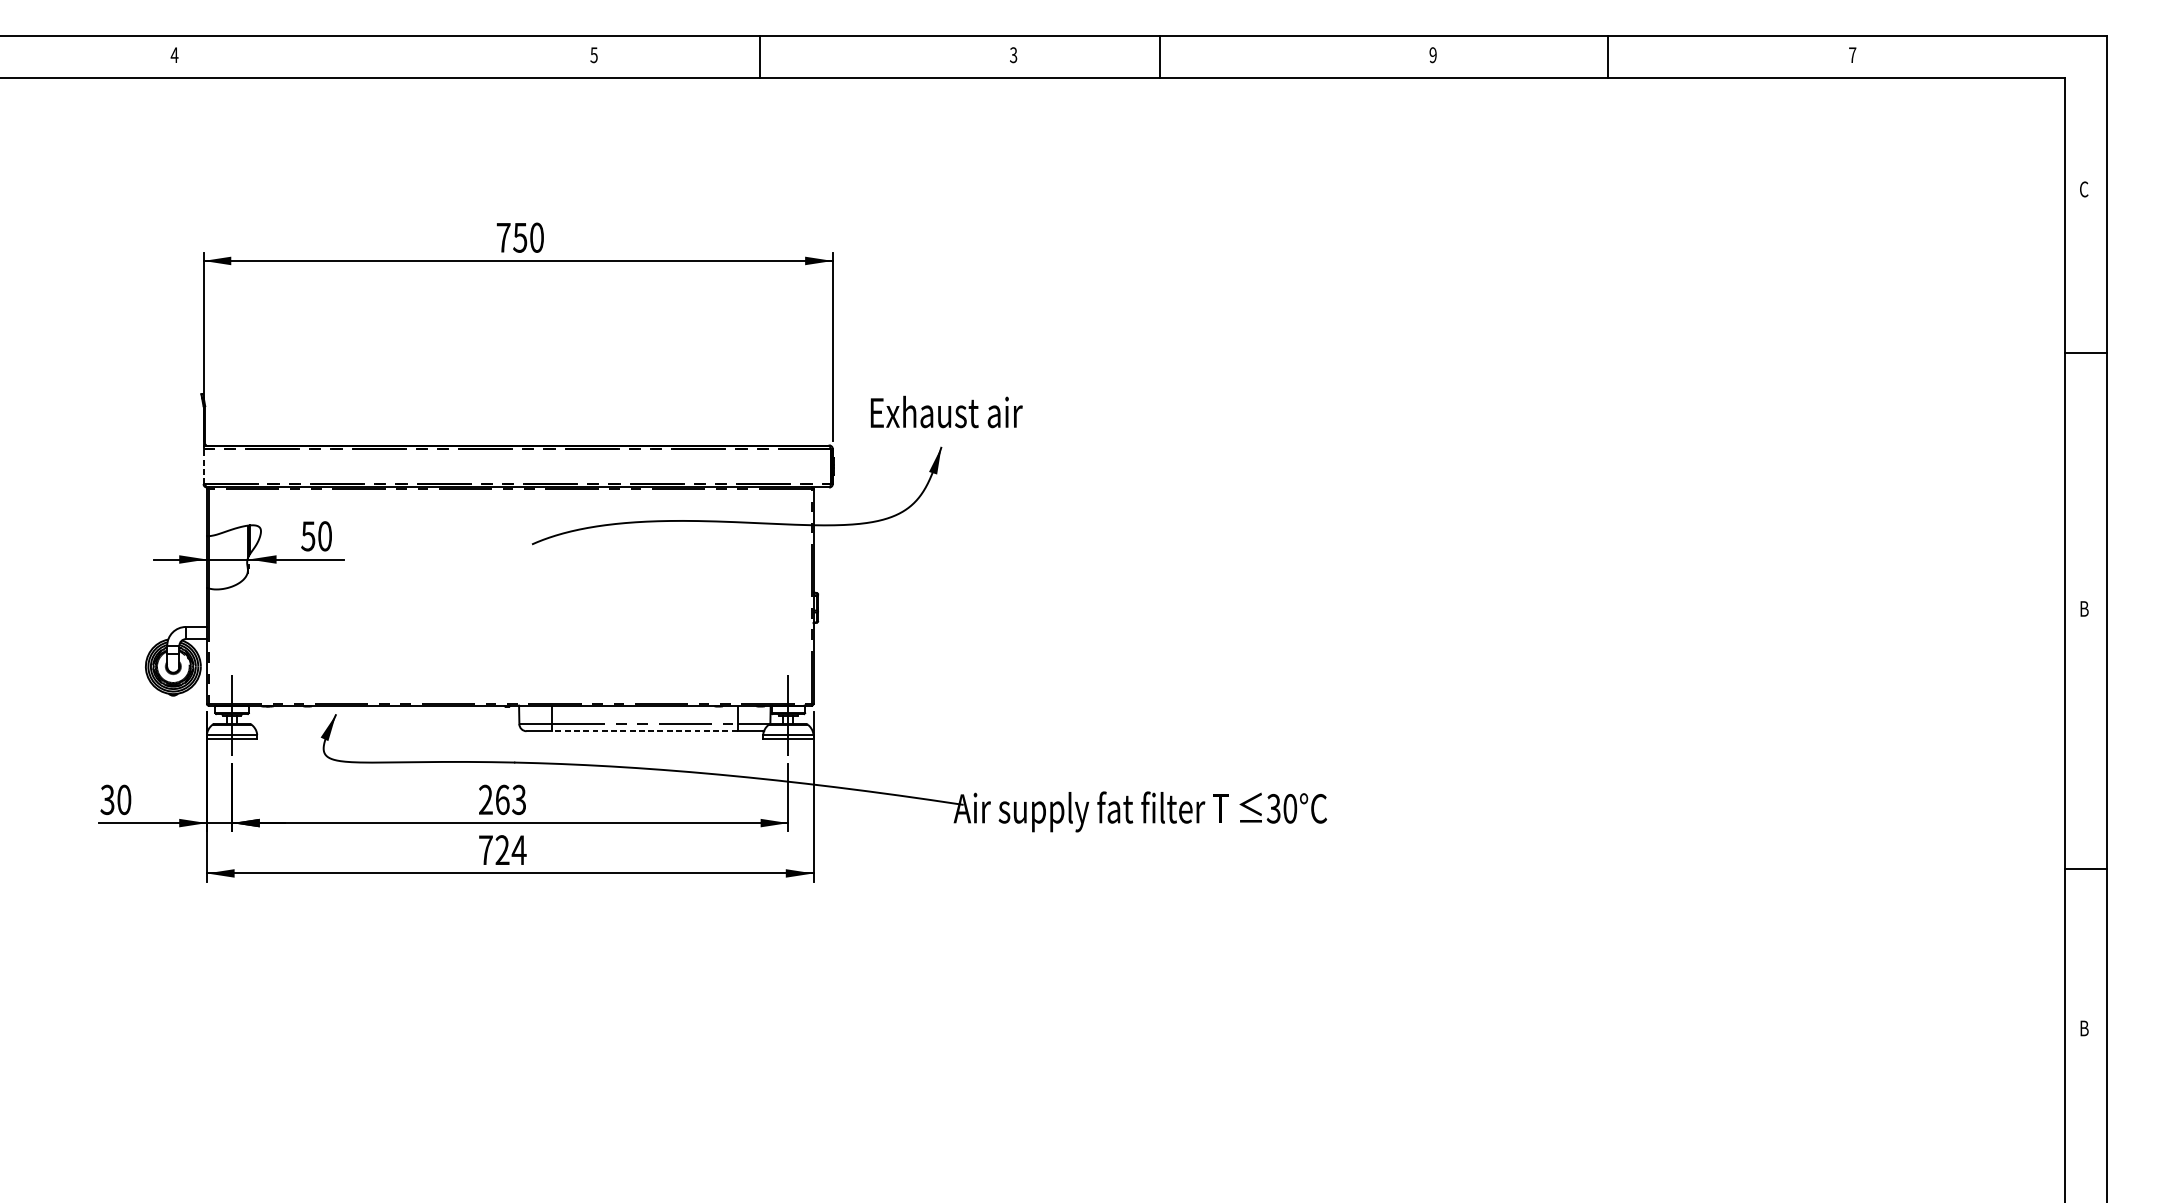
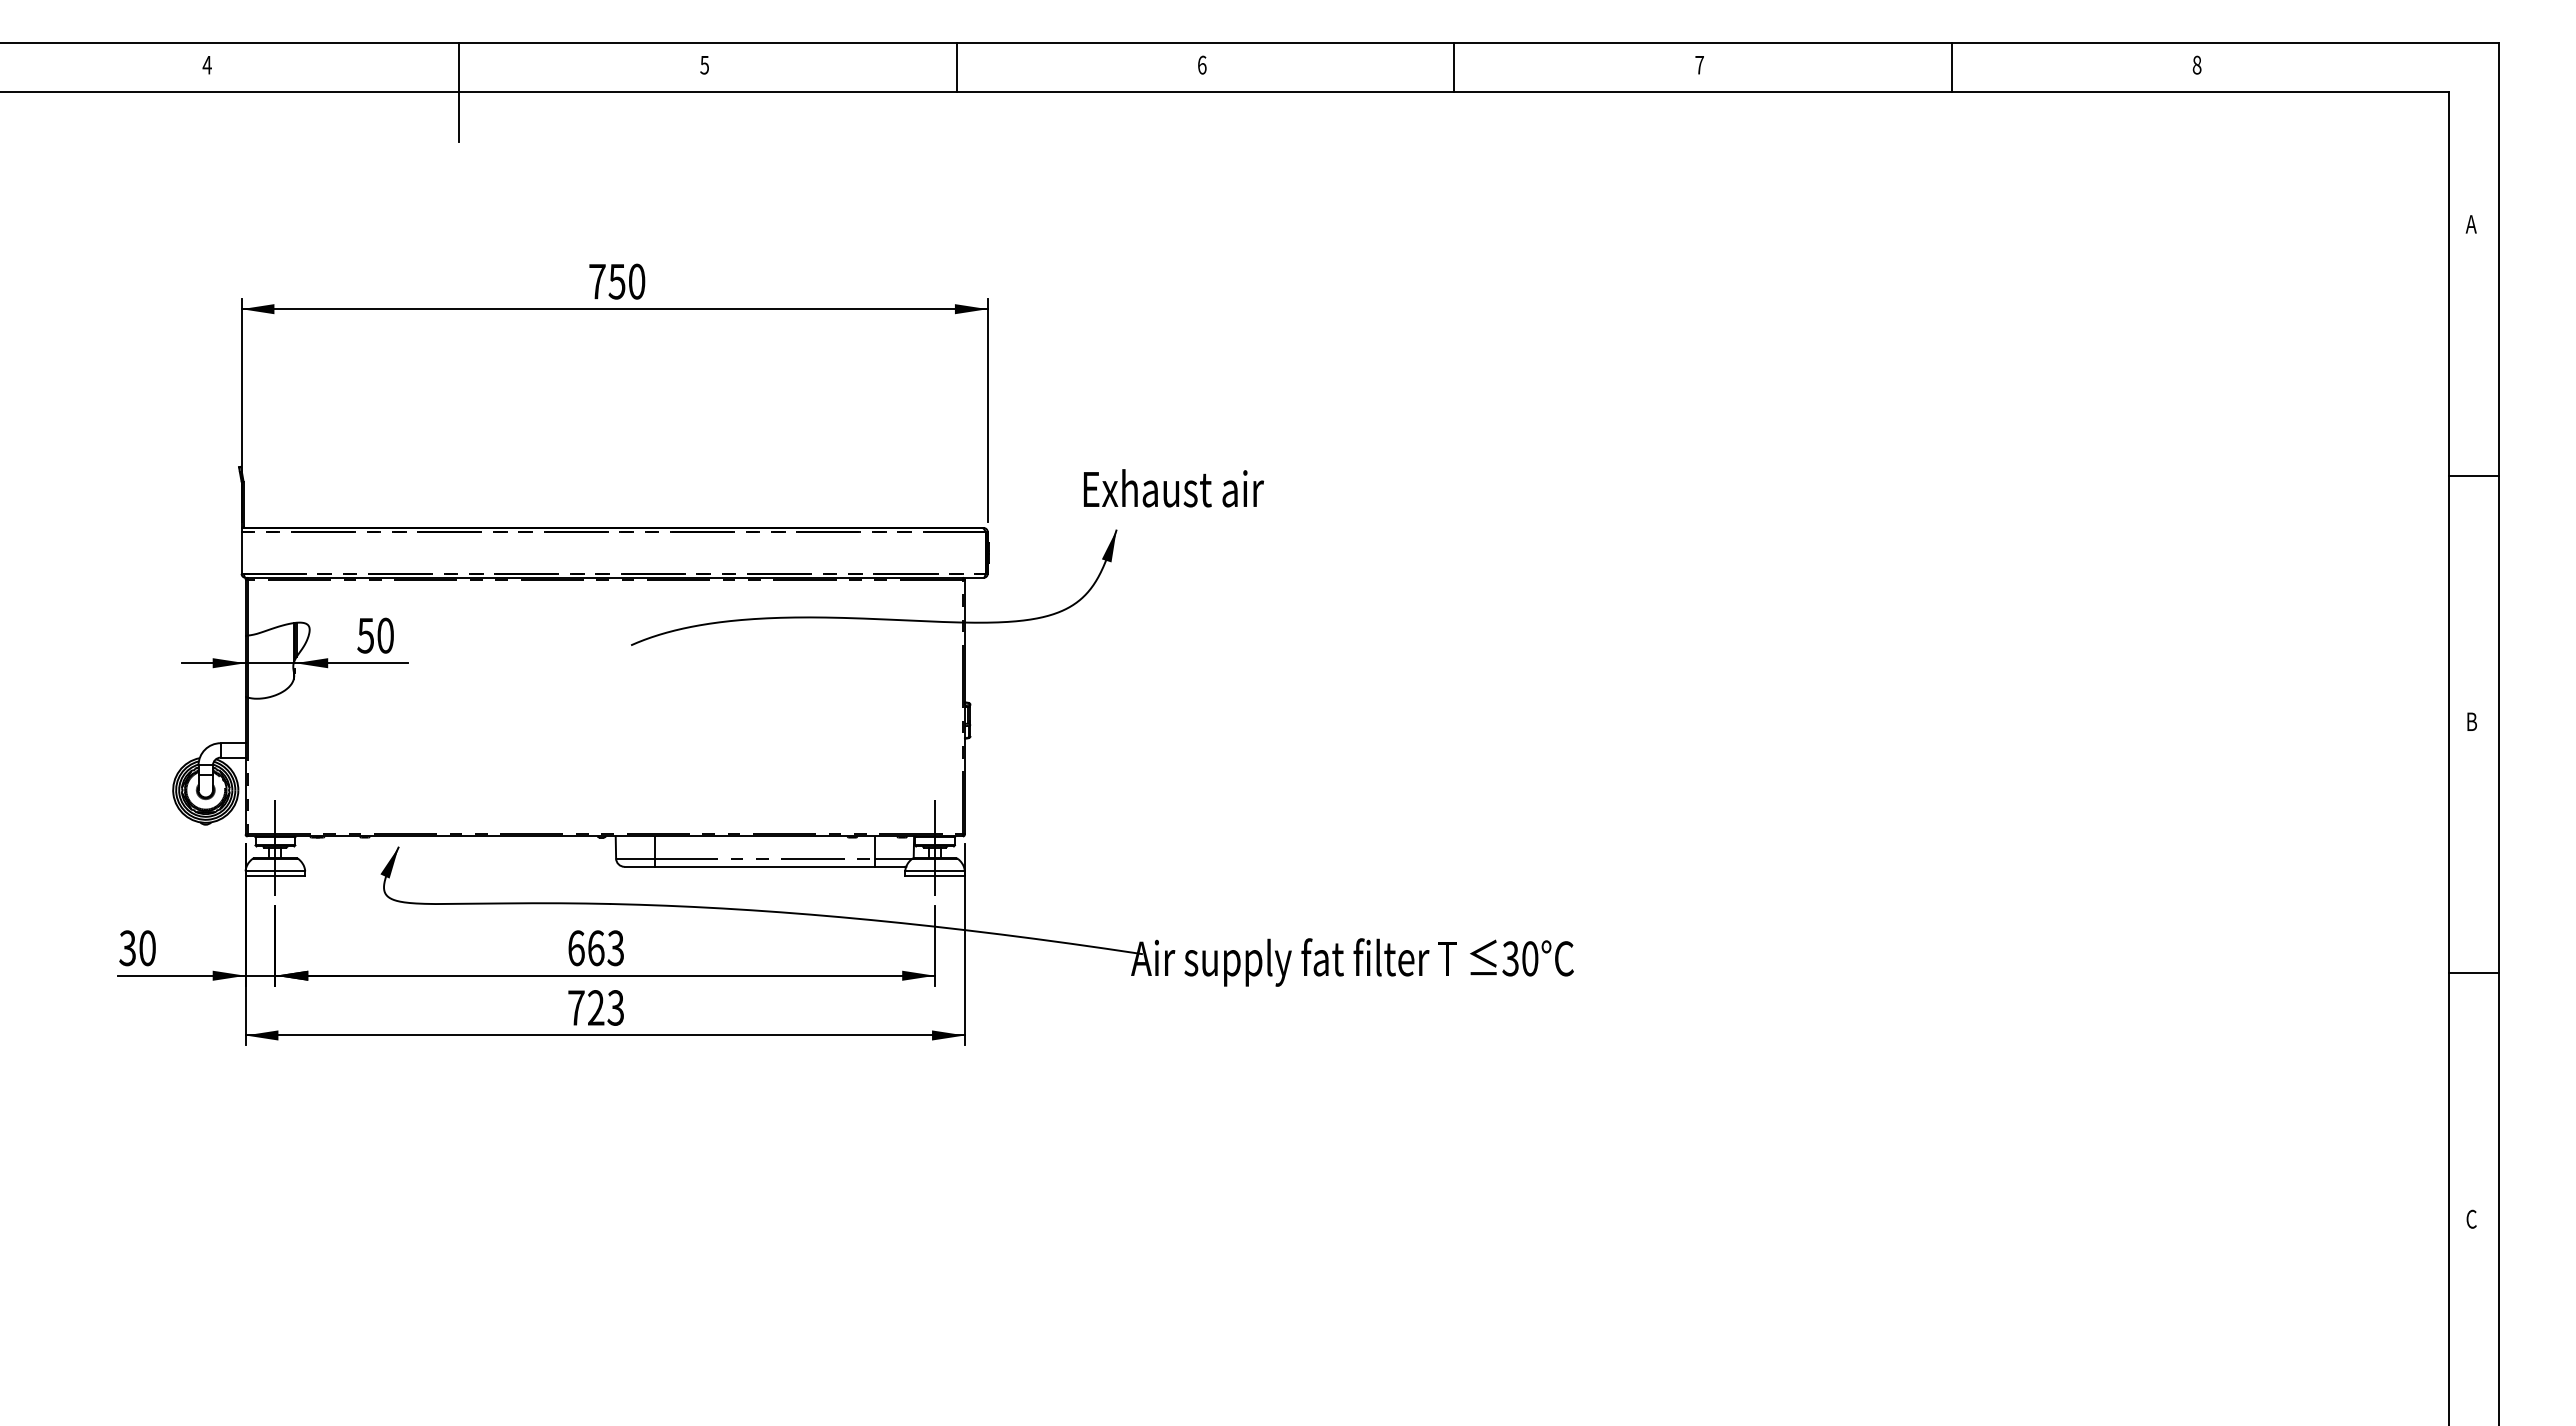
text: (1013, 54) -> (1201, 64), 3 -> 6
text: (1433, 54) -> (1699, 64), 9 -> 7
text: (1852, 54) -> (2196, 64), 7 -> 8
line: (760, 57) -> (956, 67), moved
line: (1160, 57) -> (1454, 67), moved
line: (1608, 57) -> (1951, 67), moved
line: (387, 78) -> (459, 92), added
text: (2083, 188) -> (2470, 223), C -> A
line: (2085, 353) -> (2473, 475), moved
text: (946, 412) -> (1173, 488), moved
line: (203, 466) -> (241, 552), dashed -> solid
line: (644, 730) -> (764, 866), dashed -> solid
text: (485, 800) -> (576, 948), 263 -> 663
text: (518, 849) -> (615, 1007), 724 -> 723
line: (2085, 868) -> (2473, 972), moved
text: (2084, 1027) -> (2471, 1218), B -> C

